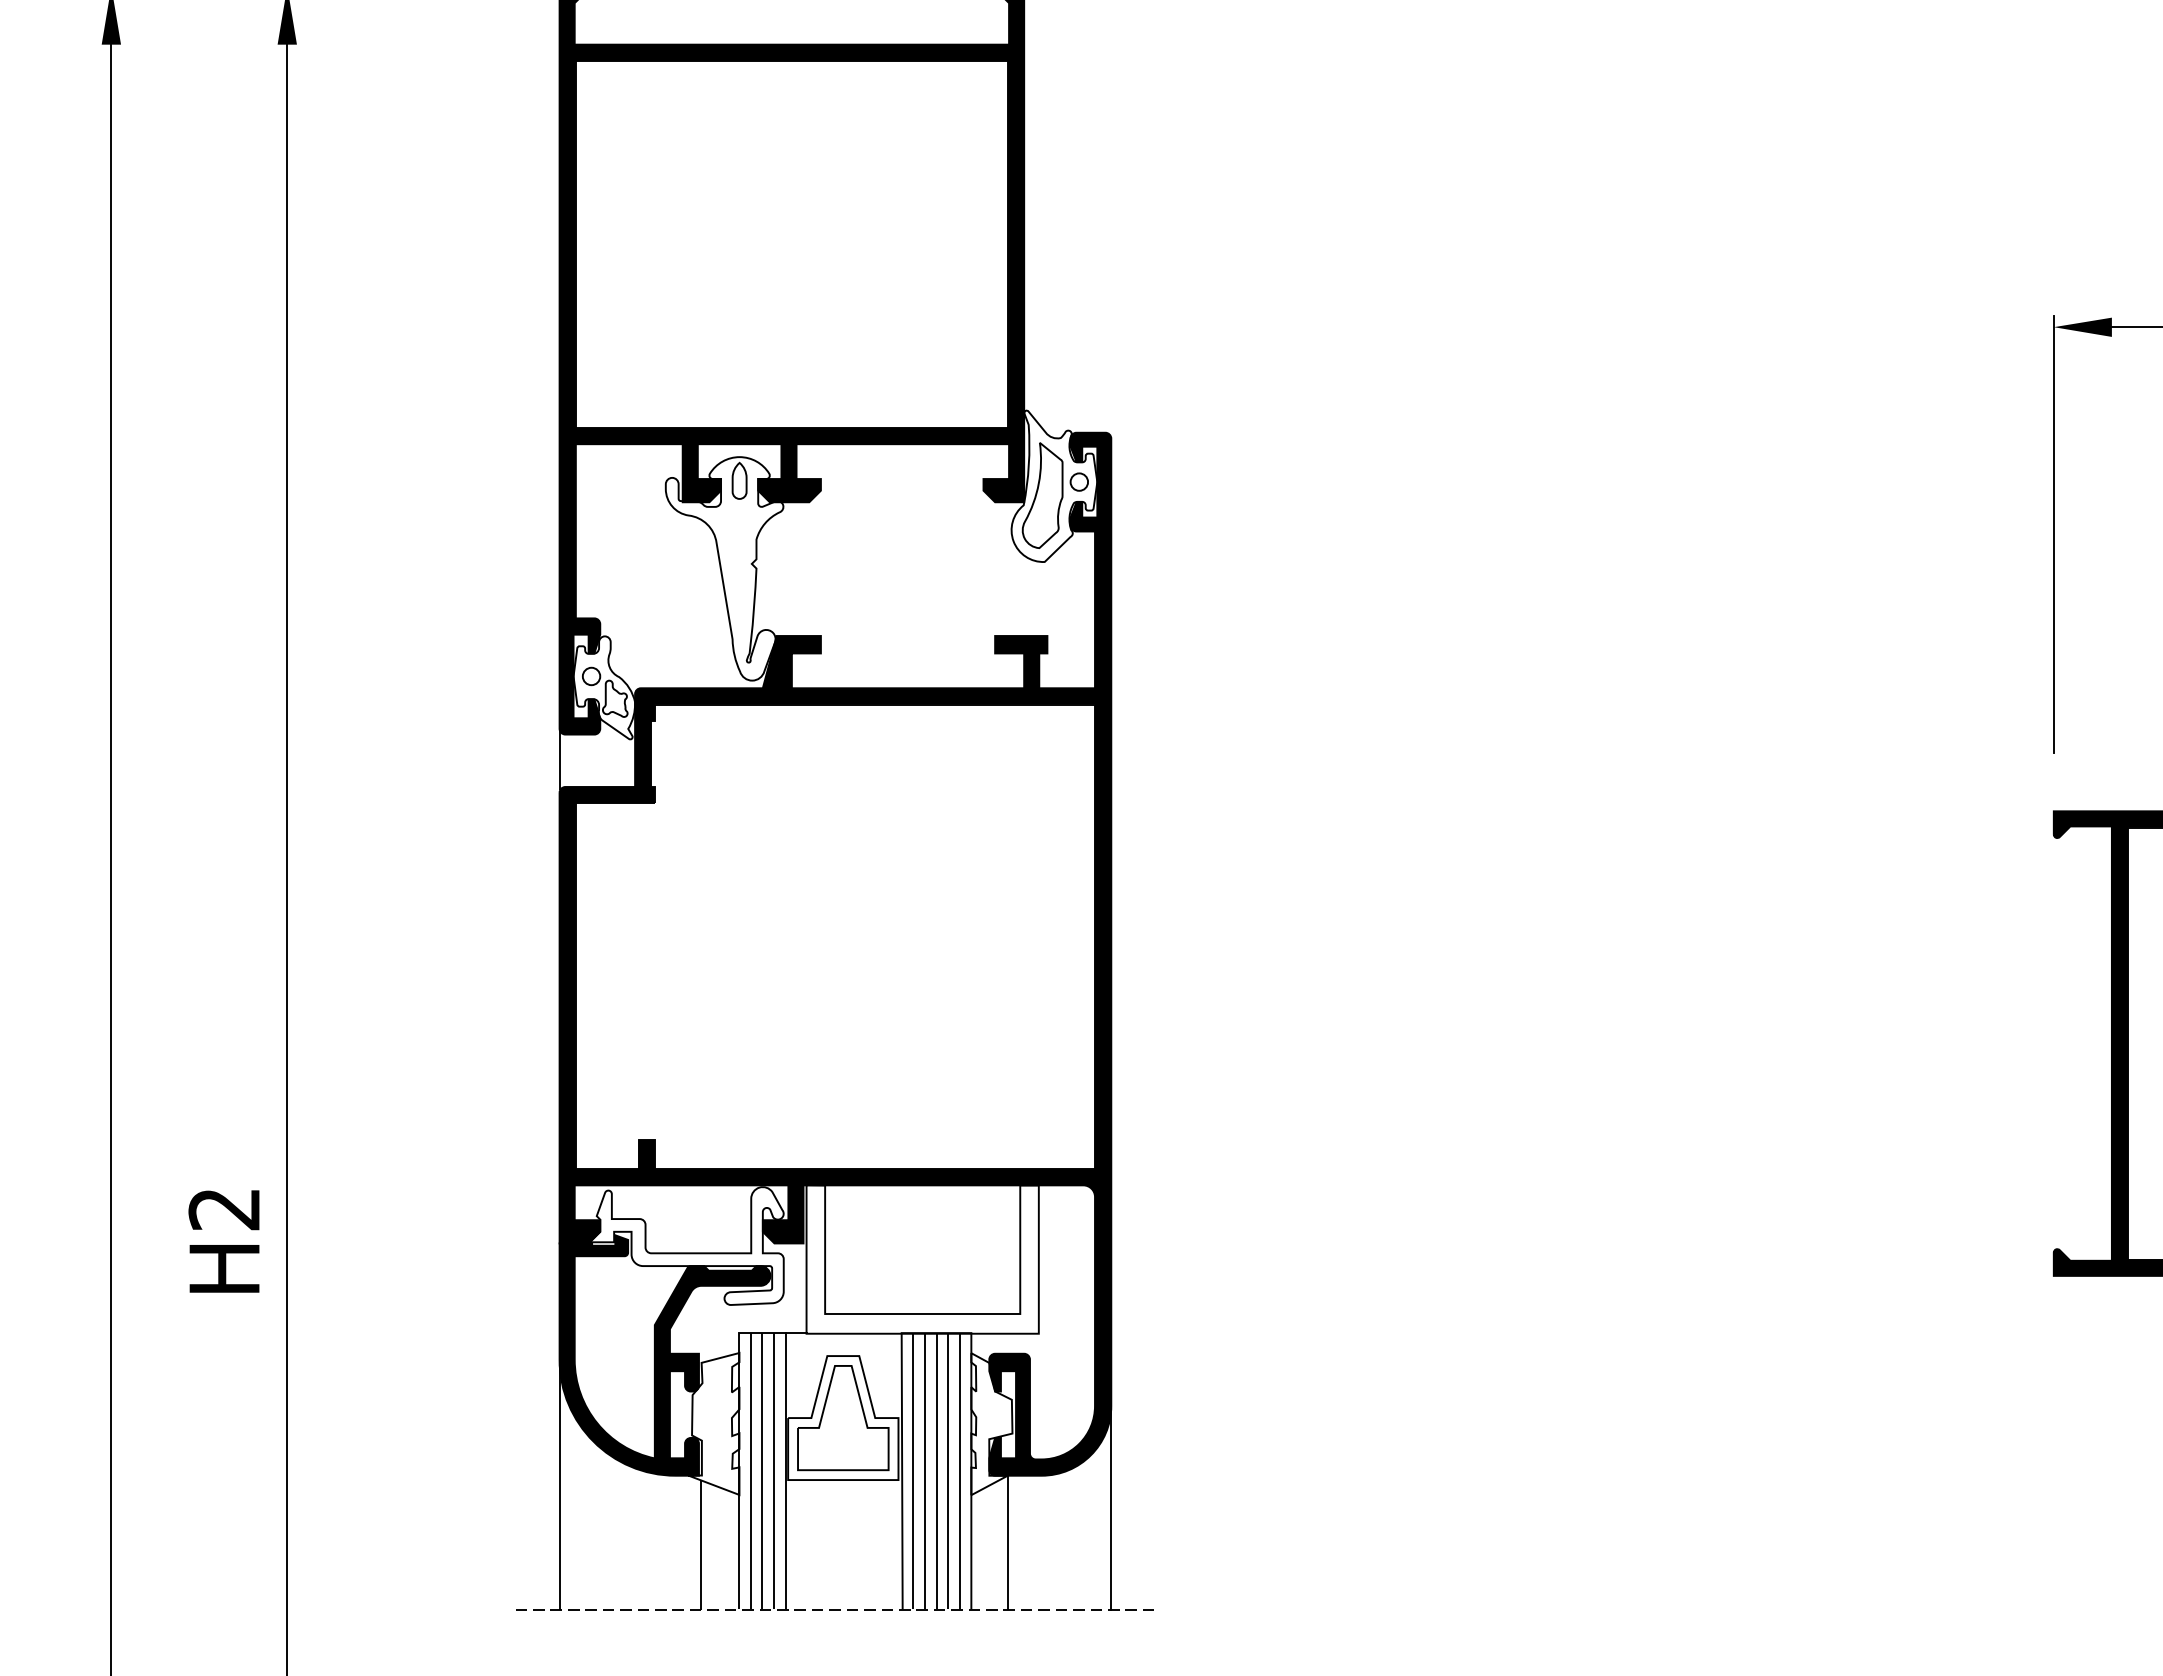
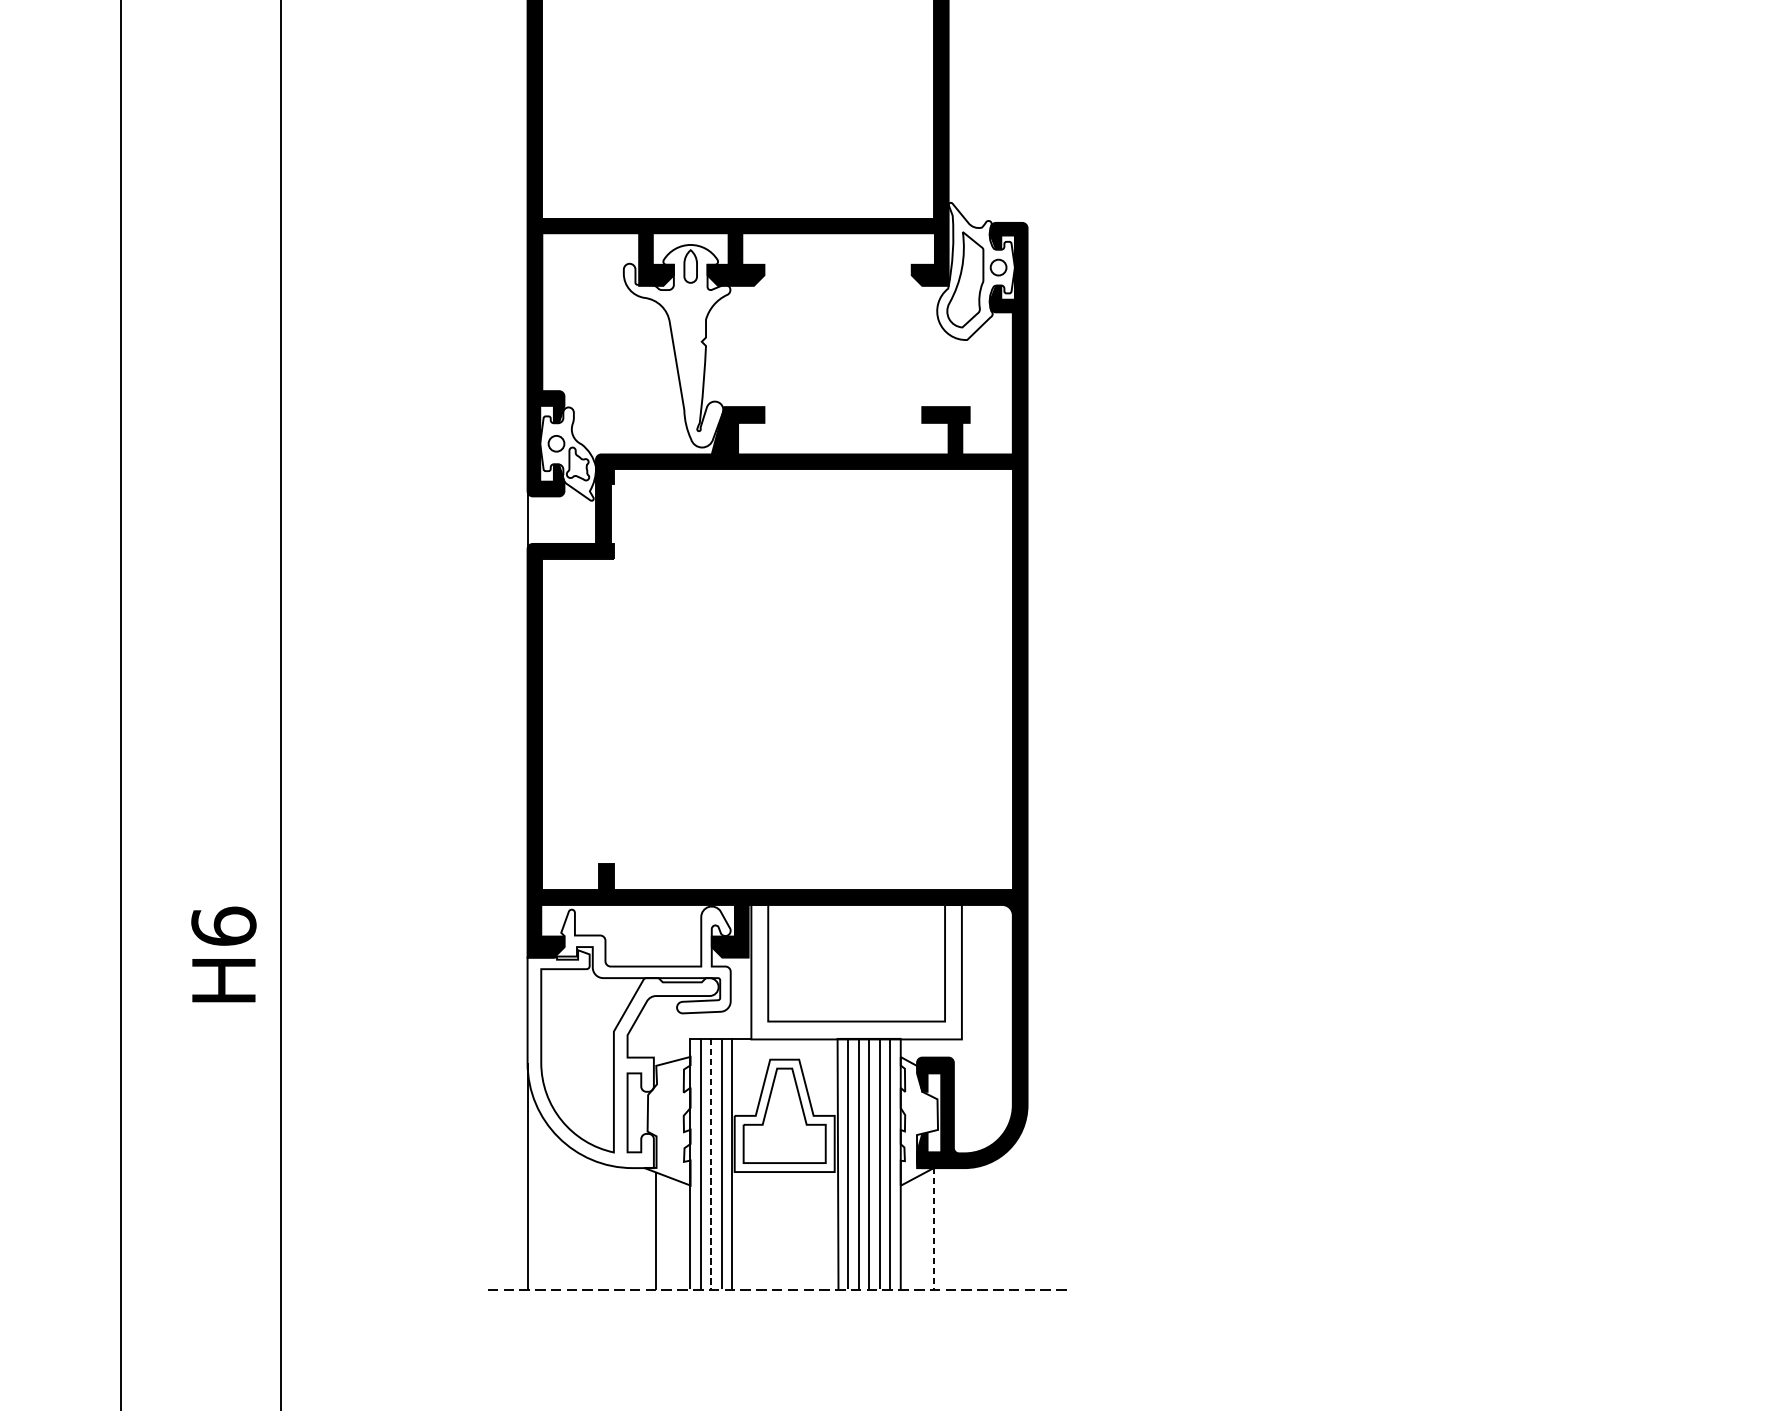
text: (224, 1208) -> (223, 925), H2 -> H6
fill: (664, 1355) -> (622, 1059), removed
line: (762, 1471) -> (711, 1164), solid -> dashed
line: (1111, 1508) -> (1027, 1197), removed
line: (1007, 1543) -> (933, 1229), solid -> dashed

